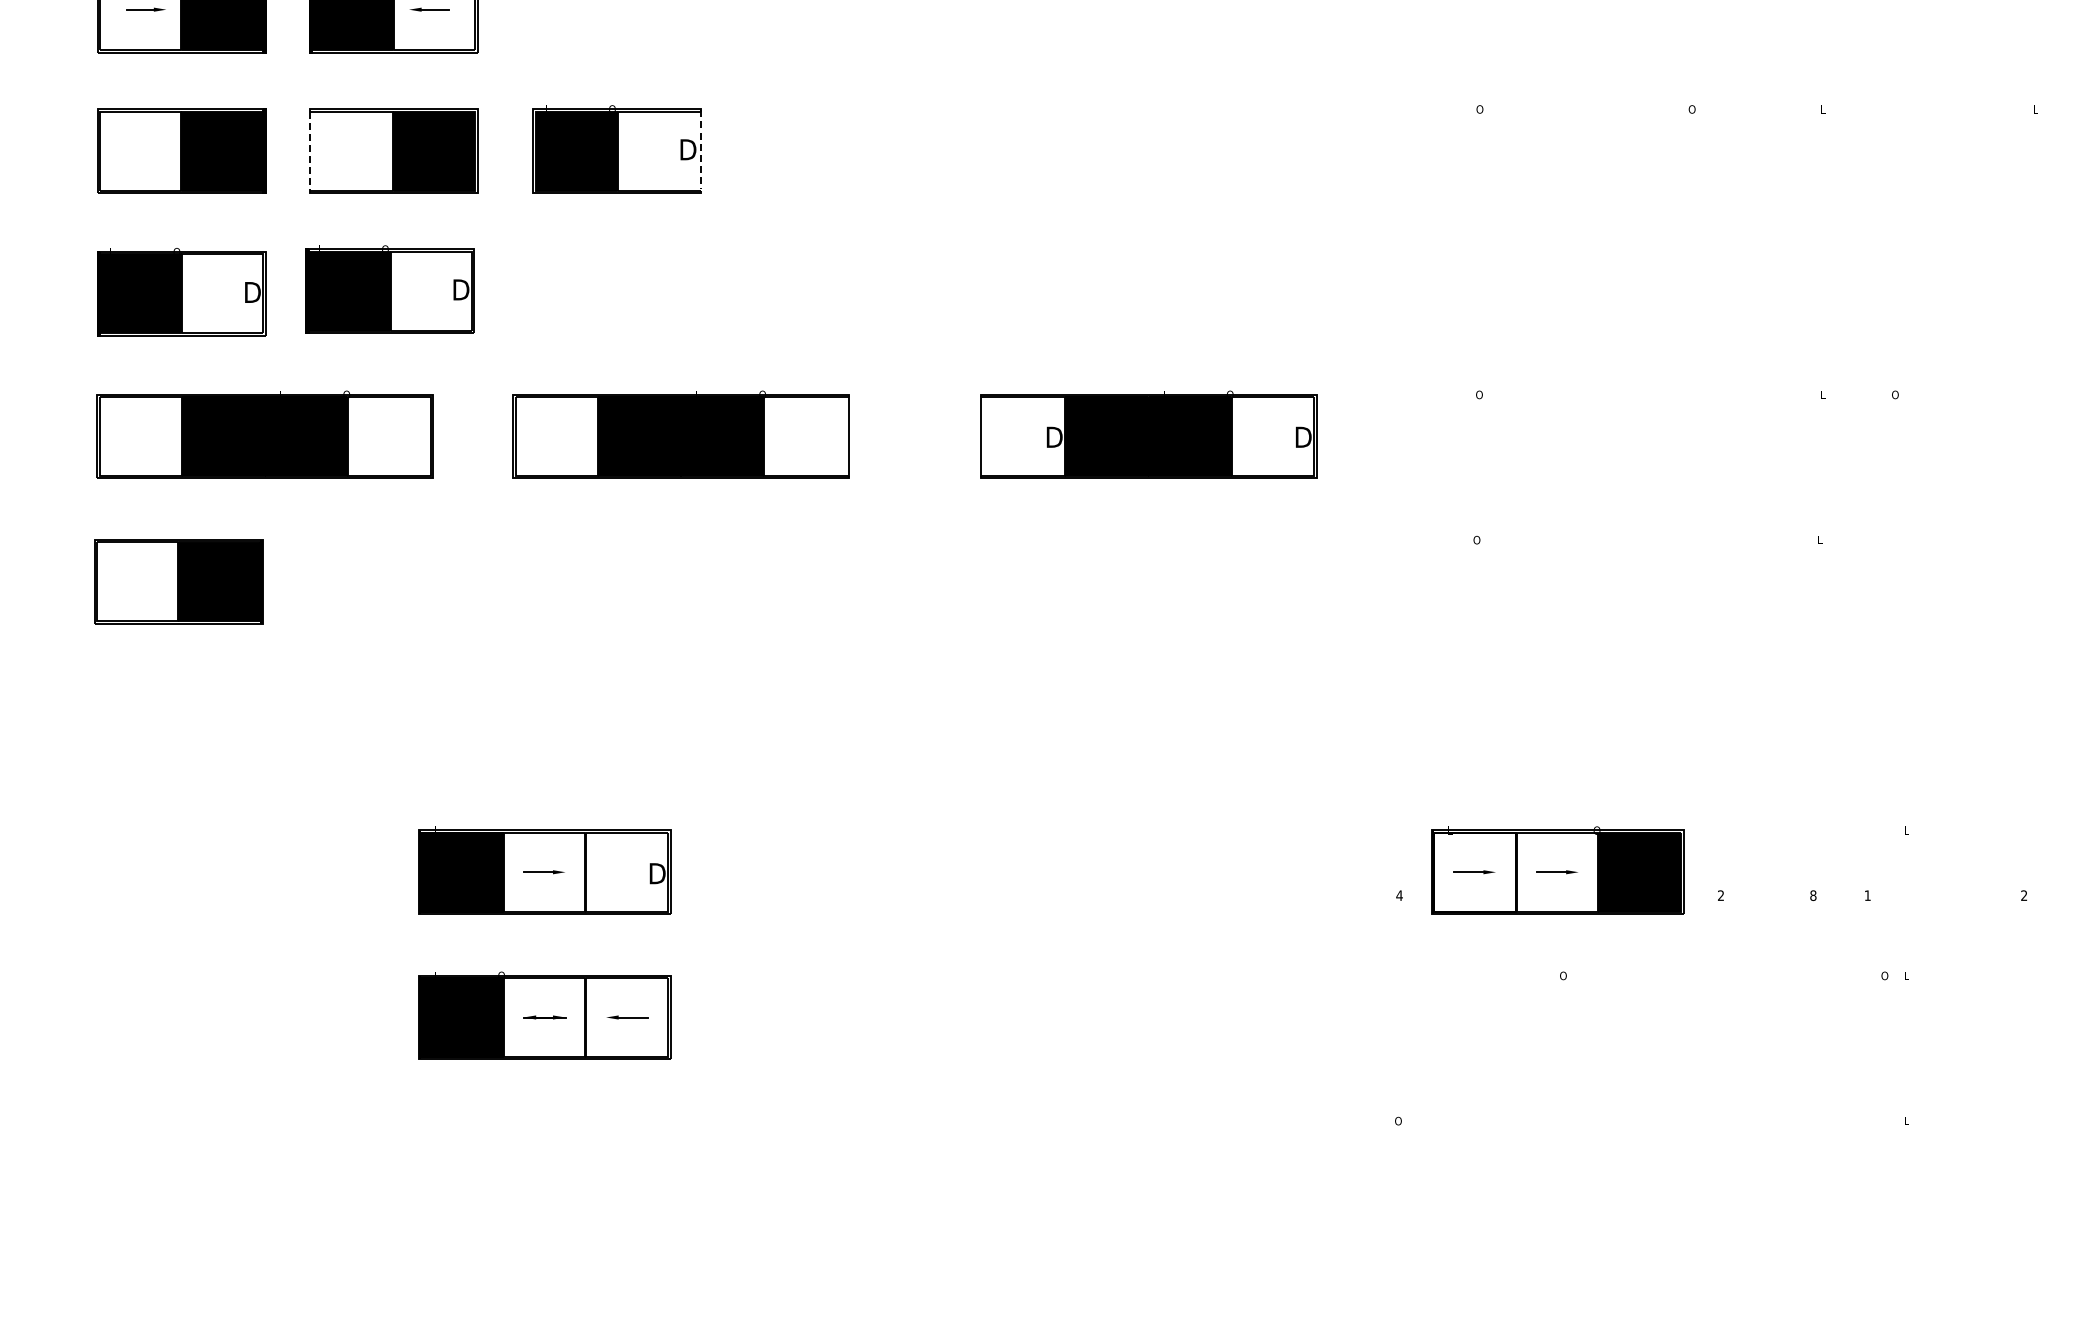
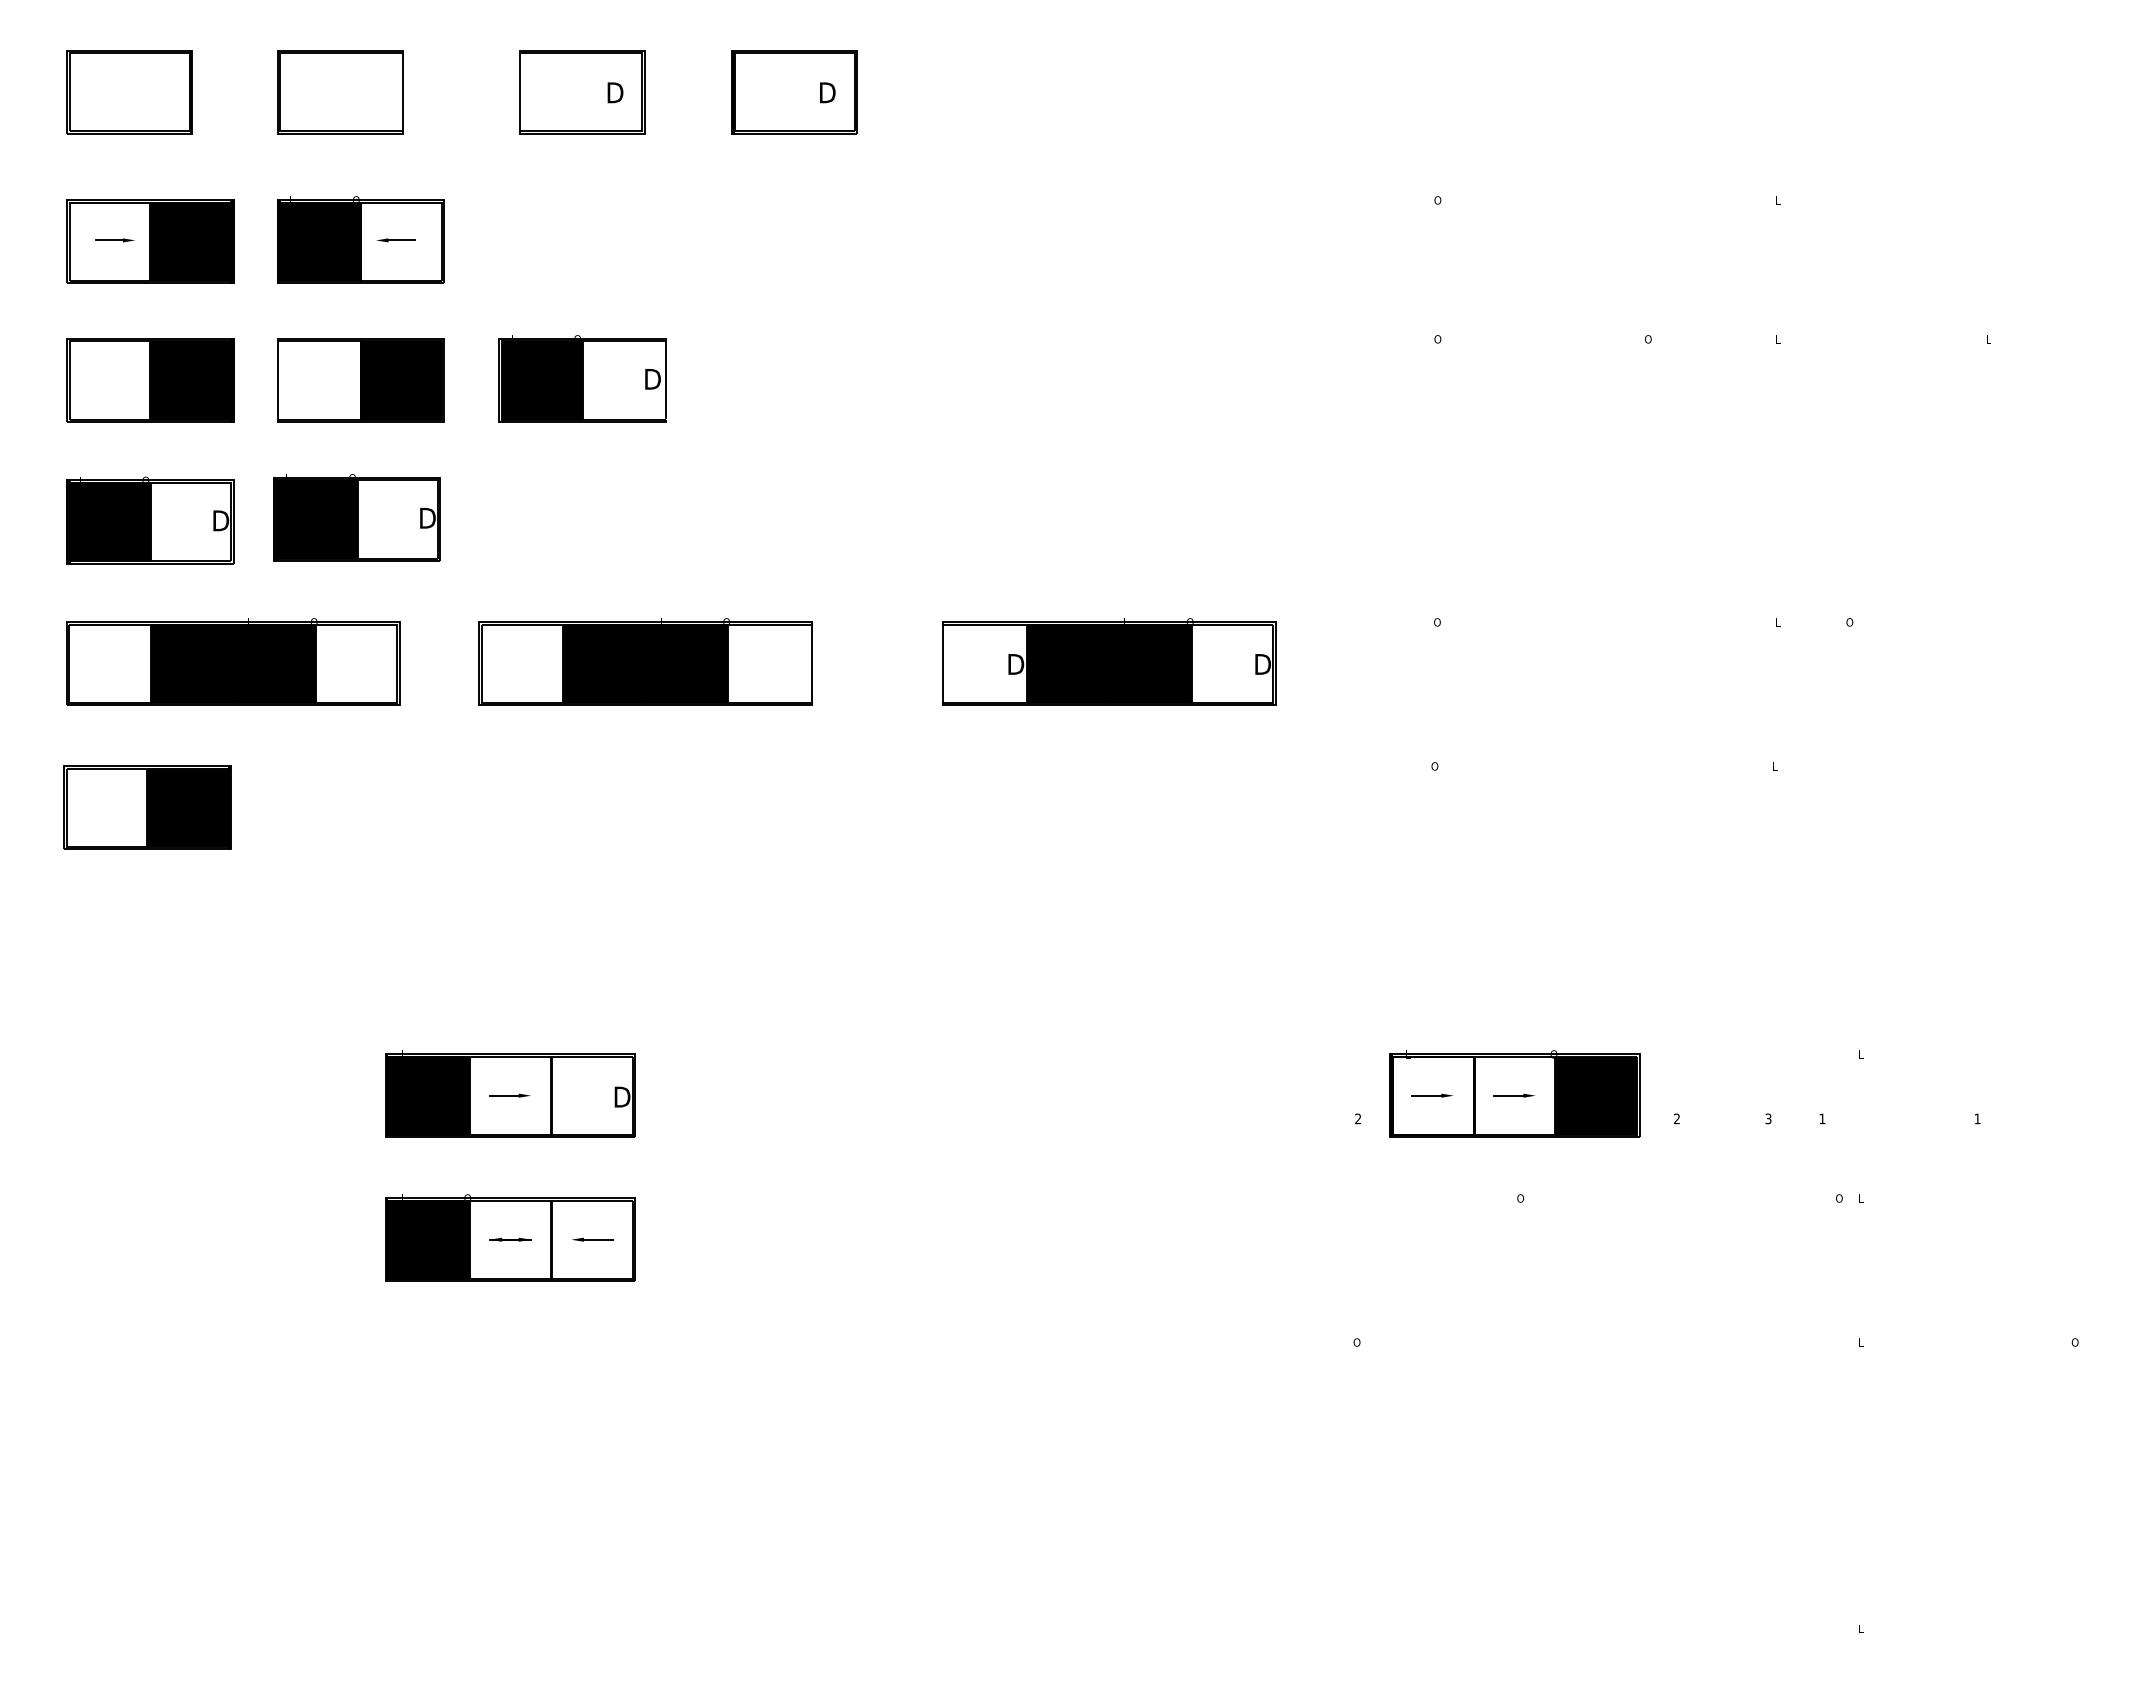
line: (701, 149) -> (665, 379), dashed -> solid
line: (309, 151) -> (277, 381), dashed -> solid
text: (1398, 895) -> (1357, 1118), 4 -> 2
text: (1813, 895) -> (1768, 1118), 8 -> 3
text: (2024, 895) -> (1977, 1118), 2 -> 1

